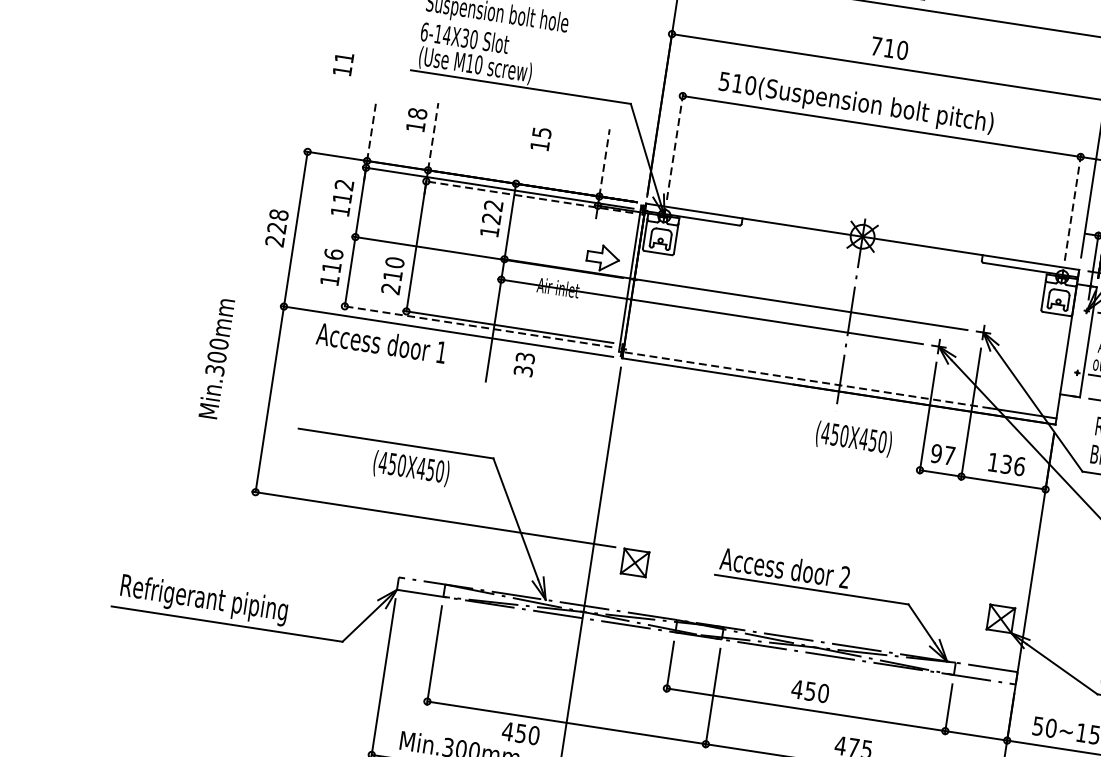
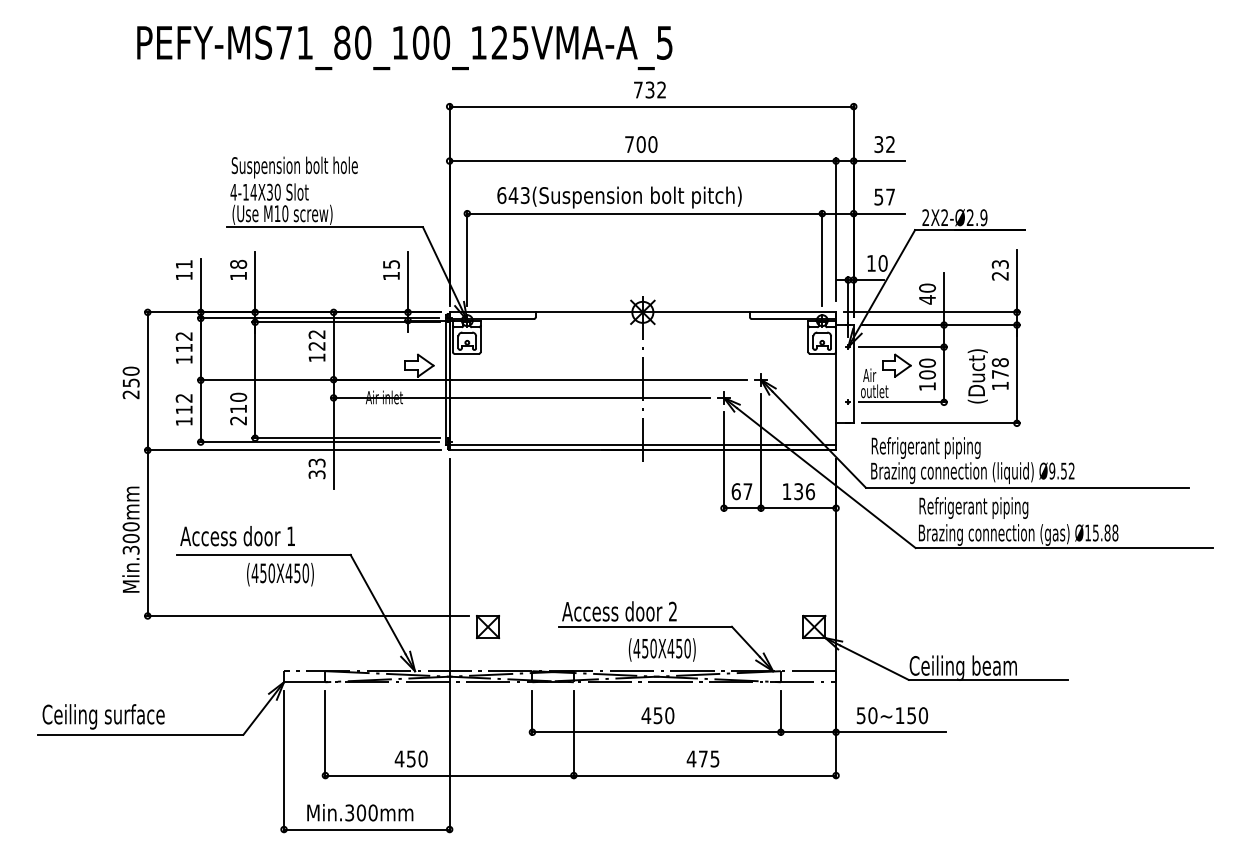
text: (424, 31) -> (233, 191), 6-14X30 -> 4-14X30
text: (888, 48) -> (640, 144), 710 -> 700
text: (343, 63) -> (184, 269), moved
text: (737, 83) -> (513, 195), 510(Suspension -> 643(Suspension
line: (371, 130) -> (200, 285), dashed -> solid
line: (433, 136) -> (255, 282), dashed -> solid
text: (541, 138) -> (391, 269), moved
line: (675, 146) -> (467, 258), dashed -> solid
line: (605, 163) -> (408, 282), dashed -> solid
line: (528, 197) -> (346, 322), dashed -> solid
line: (1073, 207) -> (822, 258), dashed -> solid
text: (277, 220) -> (130, 376), 228 -> 250
text: (333, 253) -> (183, 397), 116 -> 112
line: (476, 327) -> (318, 442), dashed -> solid
text: (381, 343) -> (237, 536), moved
text: (216, 358) -> (130, 539), moved
text: (523, 364) -> (316, 468), moved
line: (807, 379) -> (613, 444), dashed -> solid
text: (853, 438) -> (661, 649), moved
text: (935, 453) -> (735, 491), 97 -> 67
text: (203, 599) -> (116, 716), Refrigerant piping -> Ceiling surface
text: (520, 732) -> (410, 758), moved

